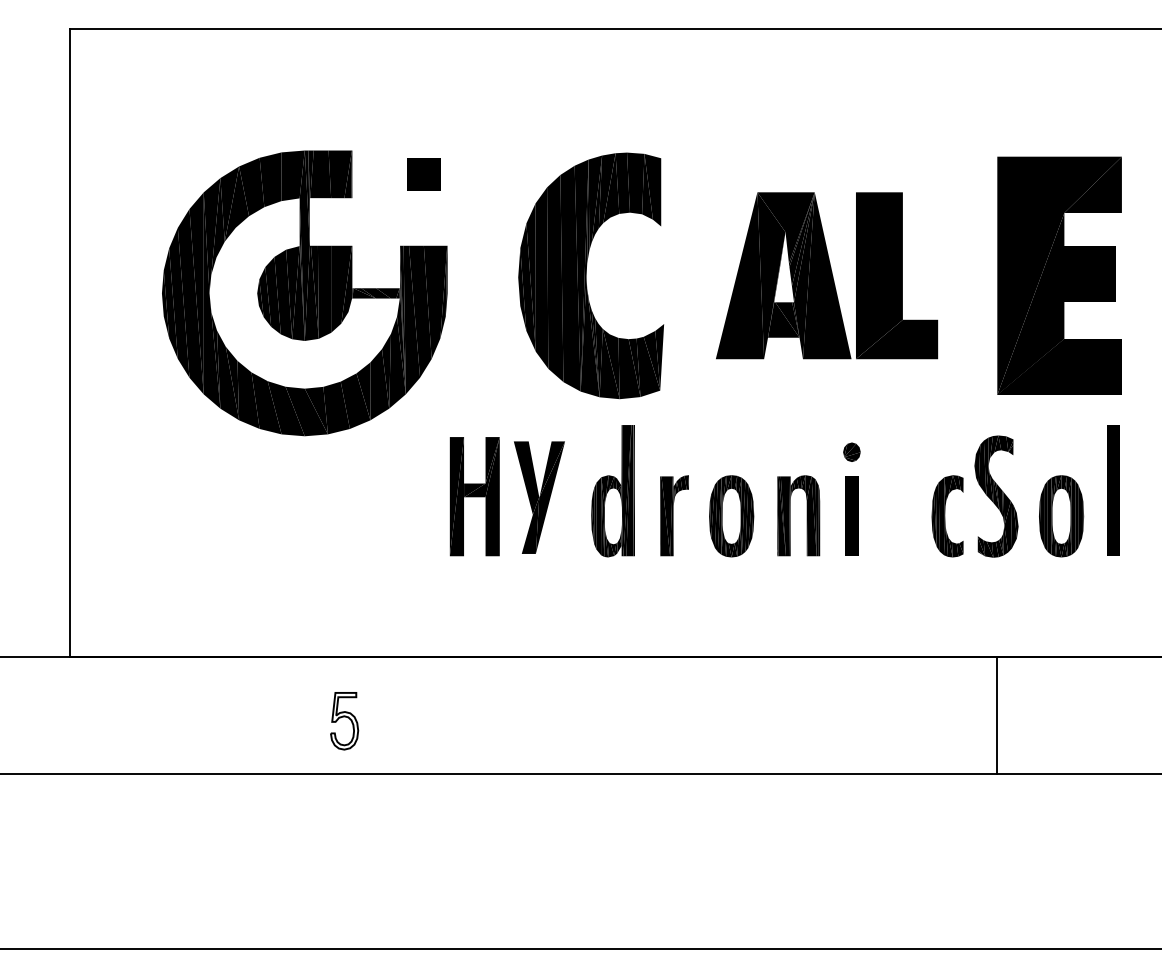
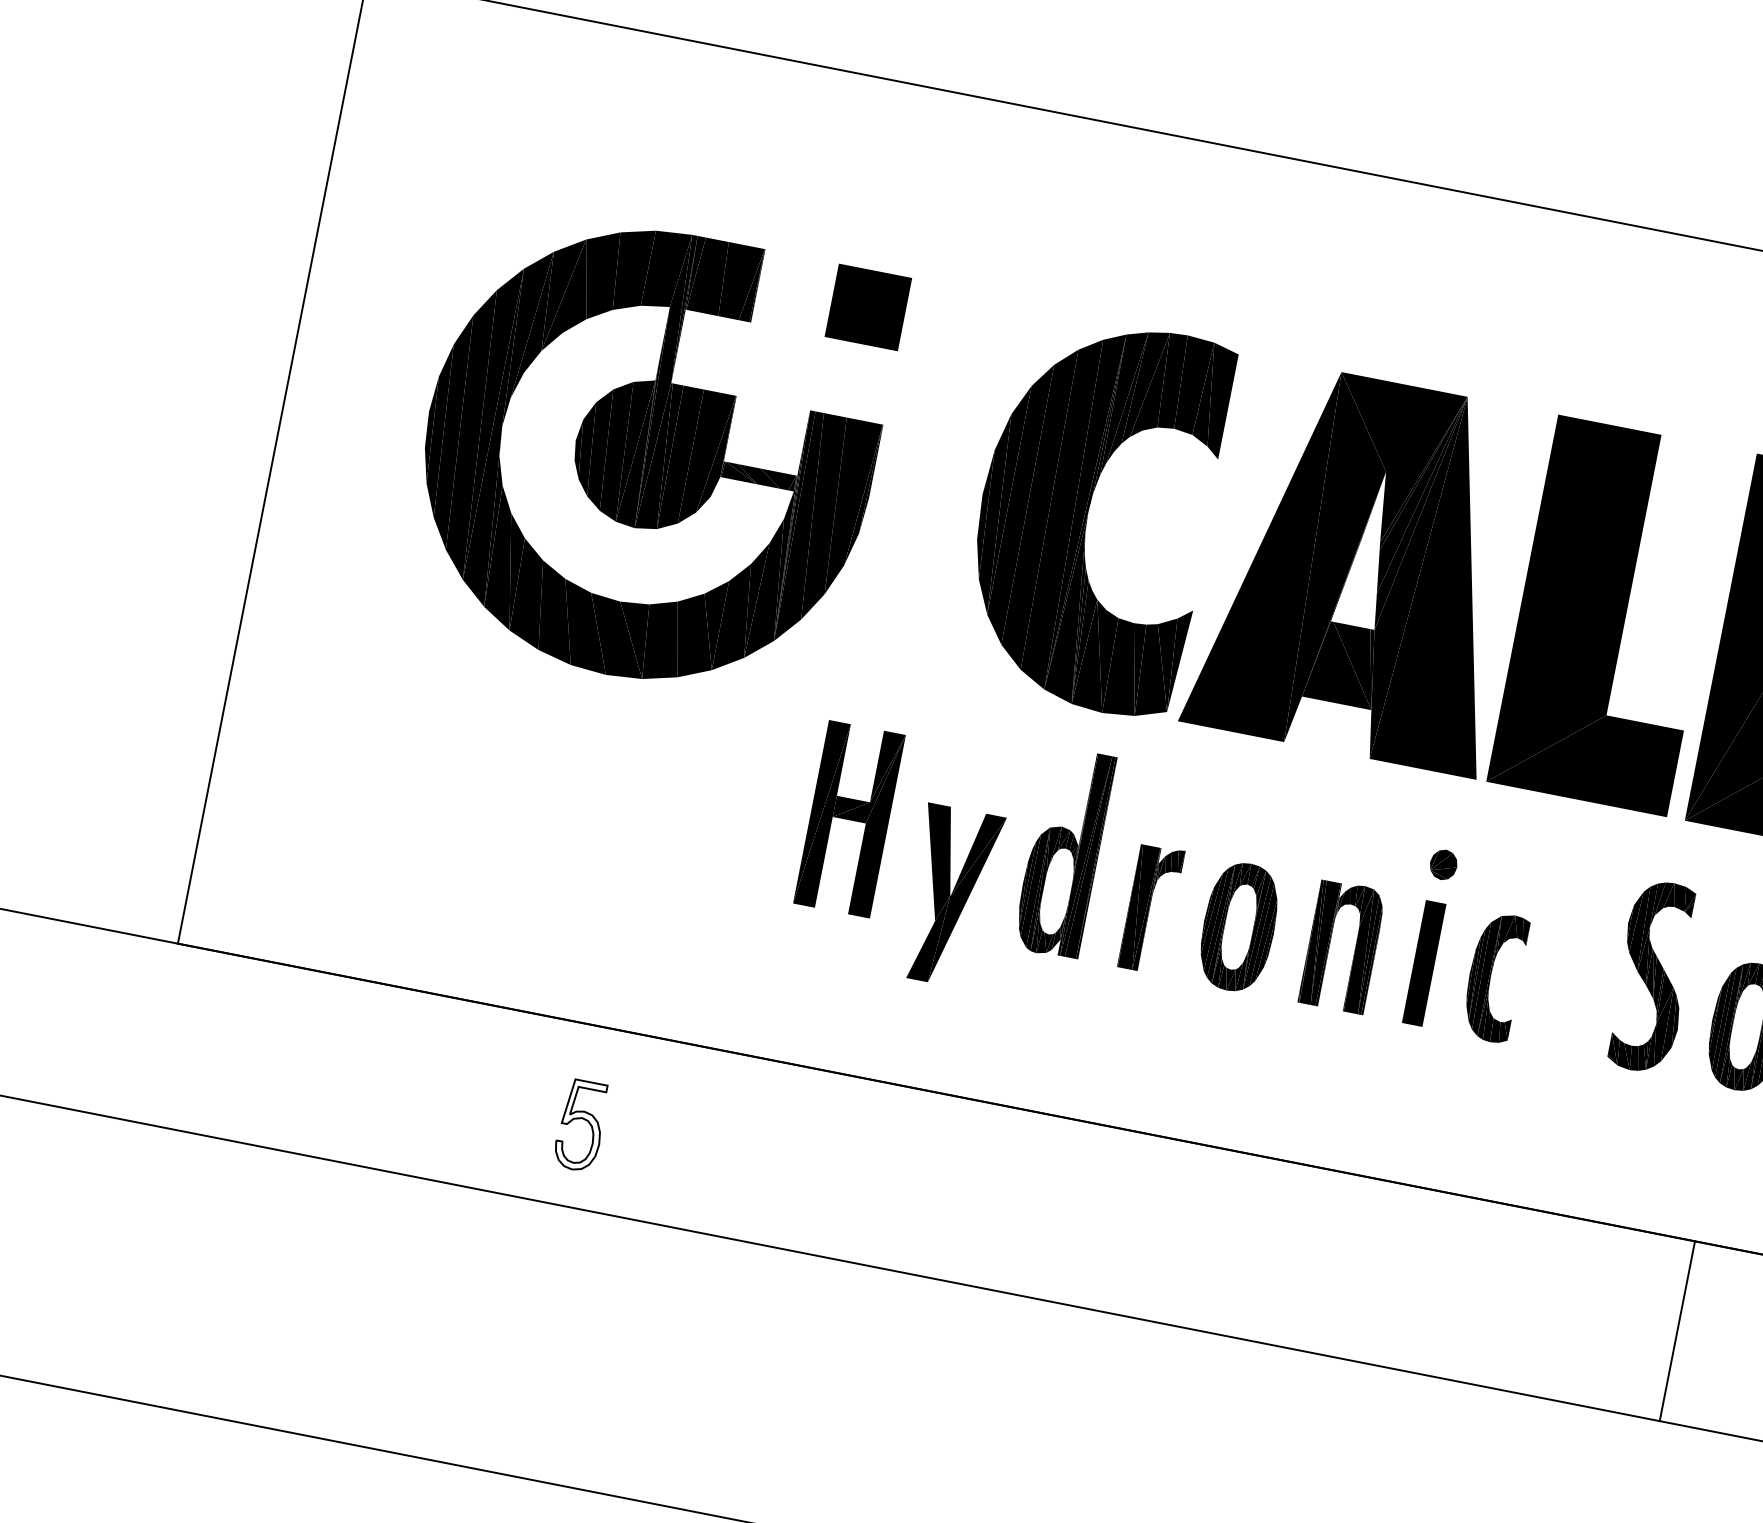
part: (423, 174) -> (867, 307), size x1.43
part: (826, 275) -> (1457, 584), size x1.43
part: (539, 497) -> (950, 896), moved
part: (947, 516) -> (1494, 977), moved
line: (997, 714) -> (1677, 1330), moved

